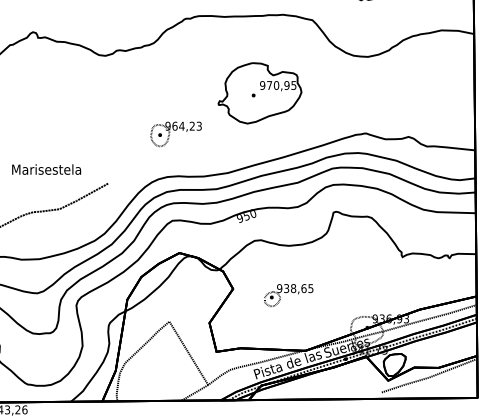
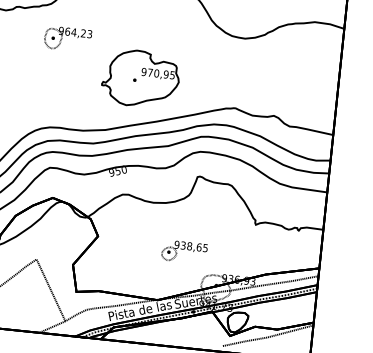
part: (259, 93) -> (140, 79), moved
part: (175, 134) -> (67, 39), moved
part: (288, 295) -> (184, 252), moved

